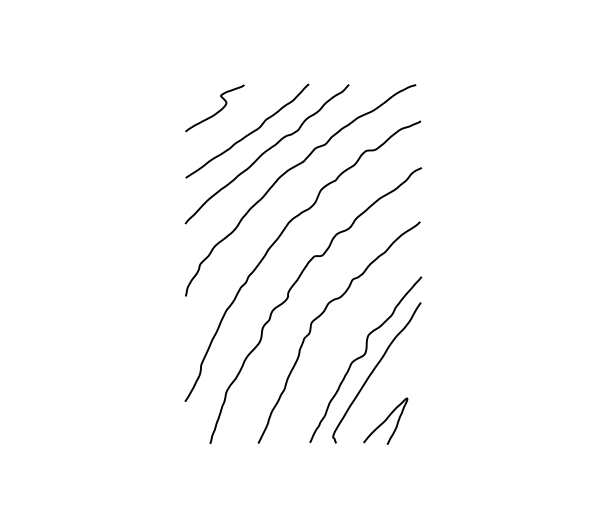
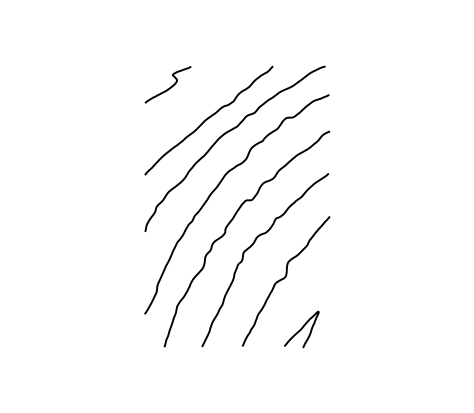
curve: (247, 133) -> (193, 104), removed
curve: (375, 370) -> (293, 289), removed

